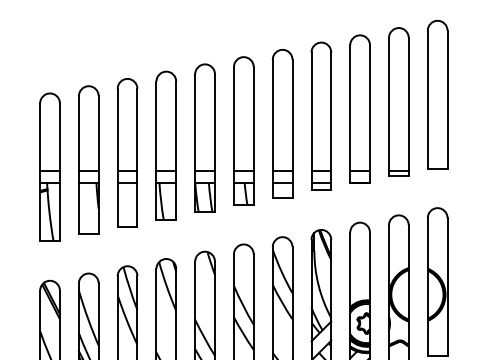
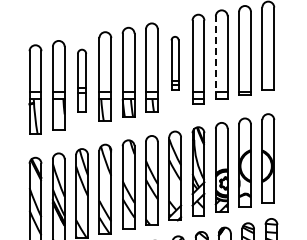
line: (349, 113) -> (215, 57), solid -> dashed
part: (281, 123) -> (174, 63), size x0.6
part: (126, 152) -> (81, 80), size x0.7

